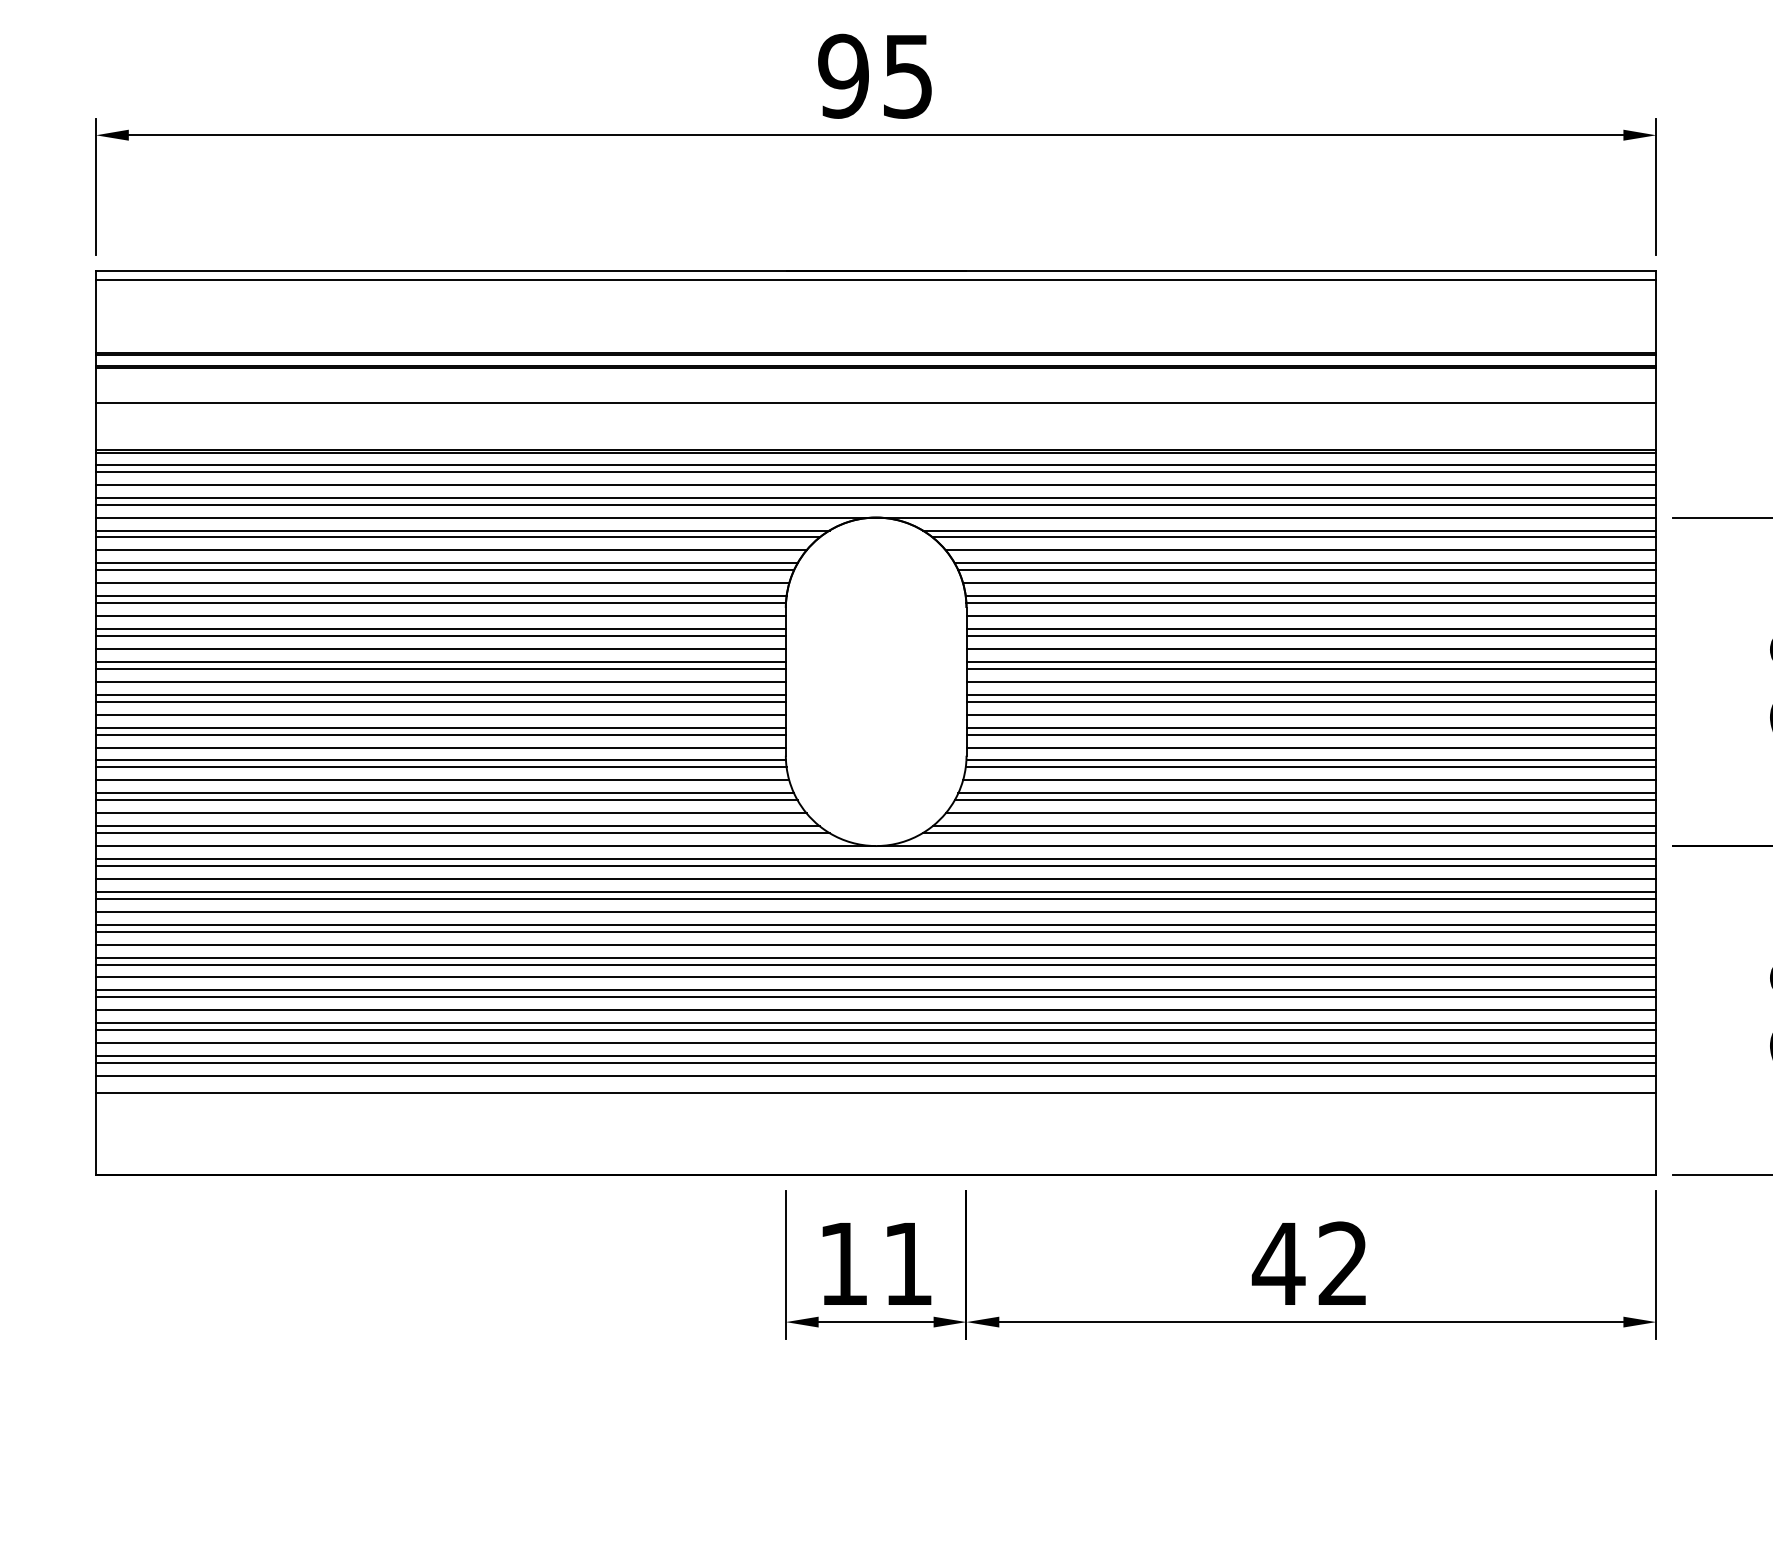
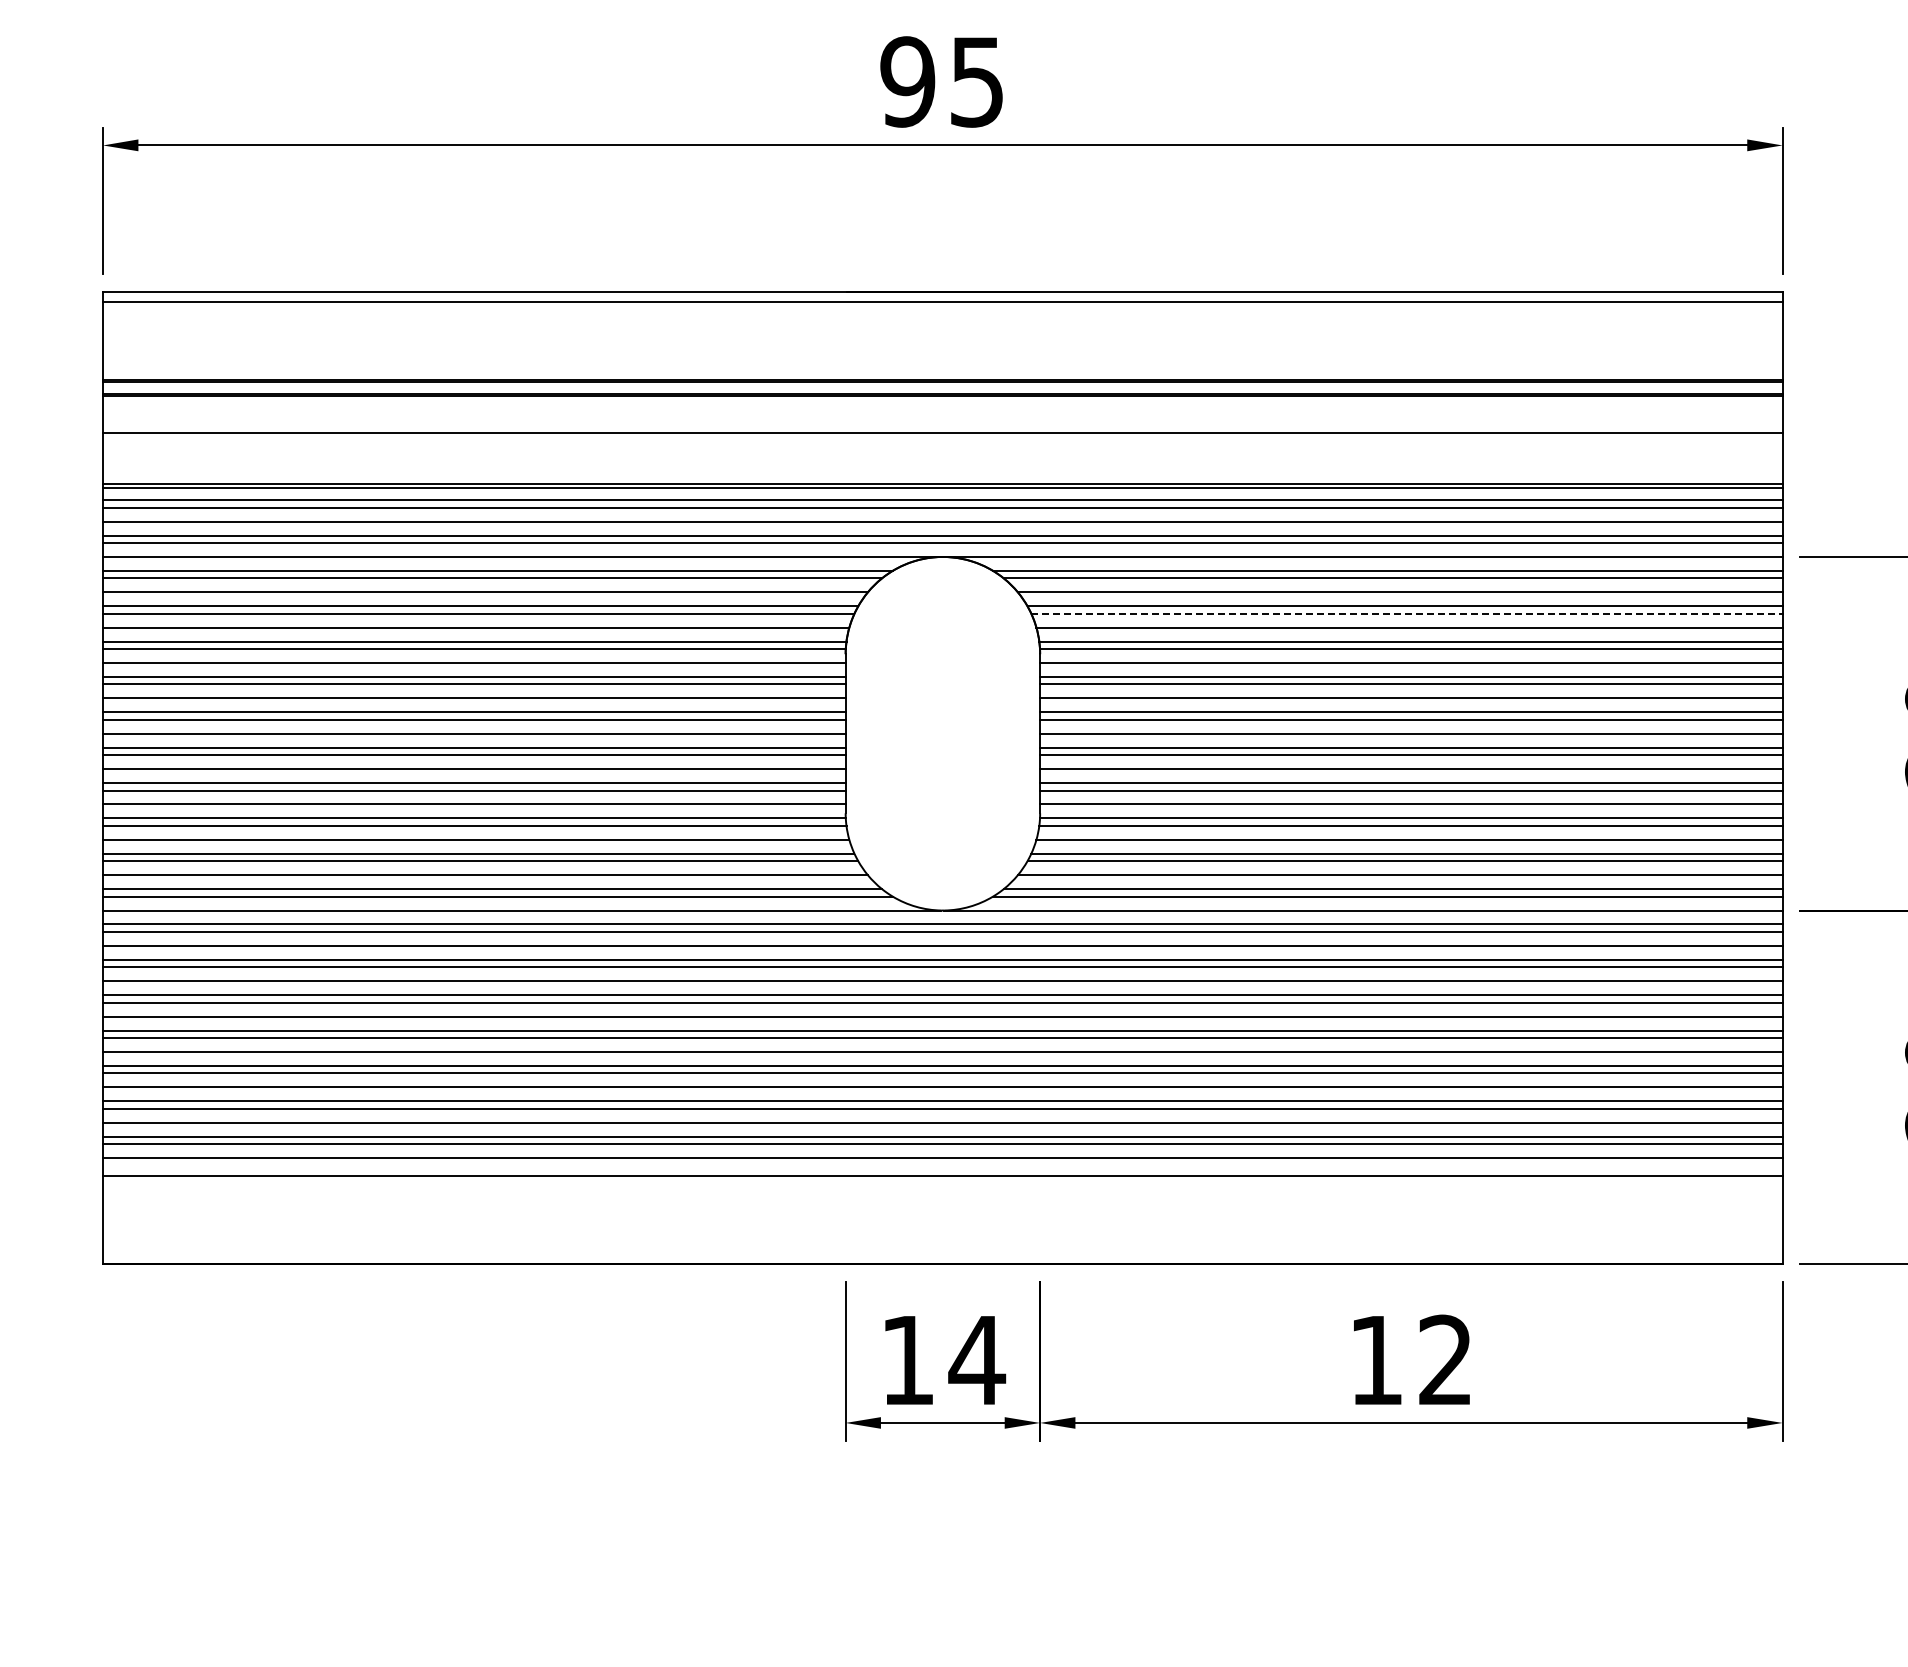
line: (1307, 570) -> (1407, 613), solid -> dashed
text: (908, 1264) -> (977, 1360), 11 -> 14
text: (1279, 1264) -> (1376, 1360), 42 -> 12

